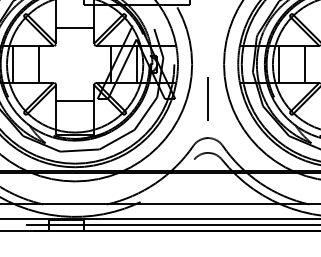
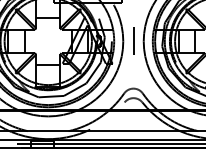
line: (208, 97) -> (133, 40), moved

